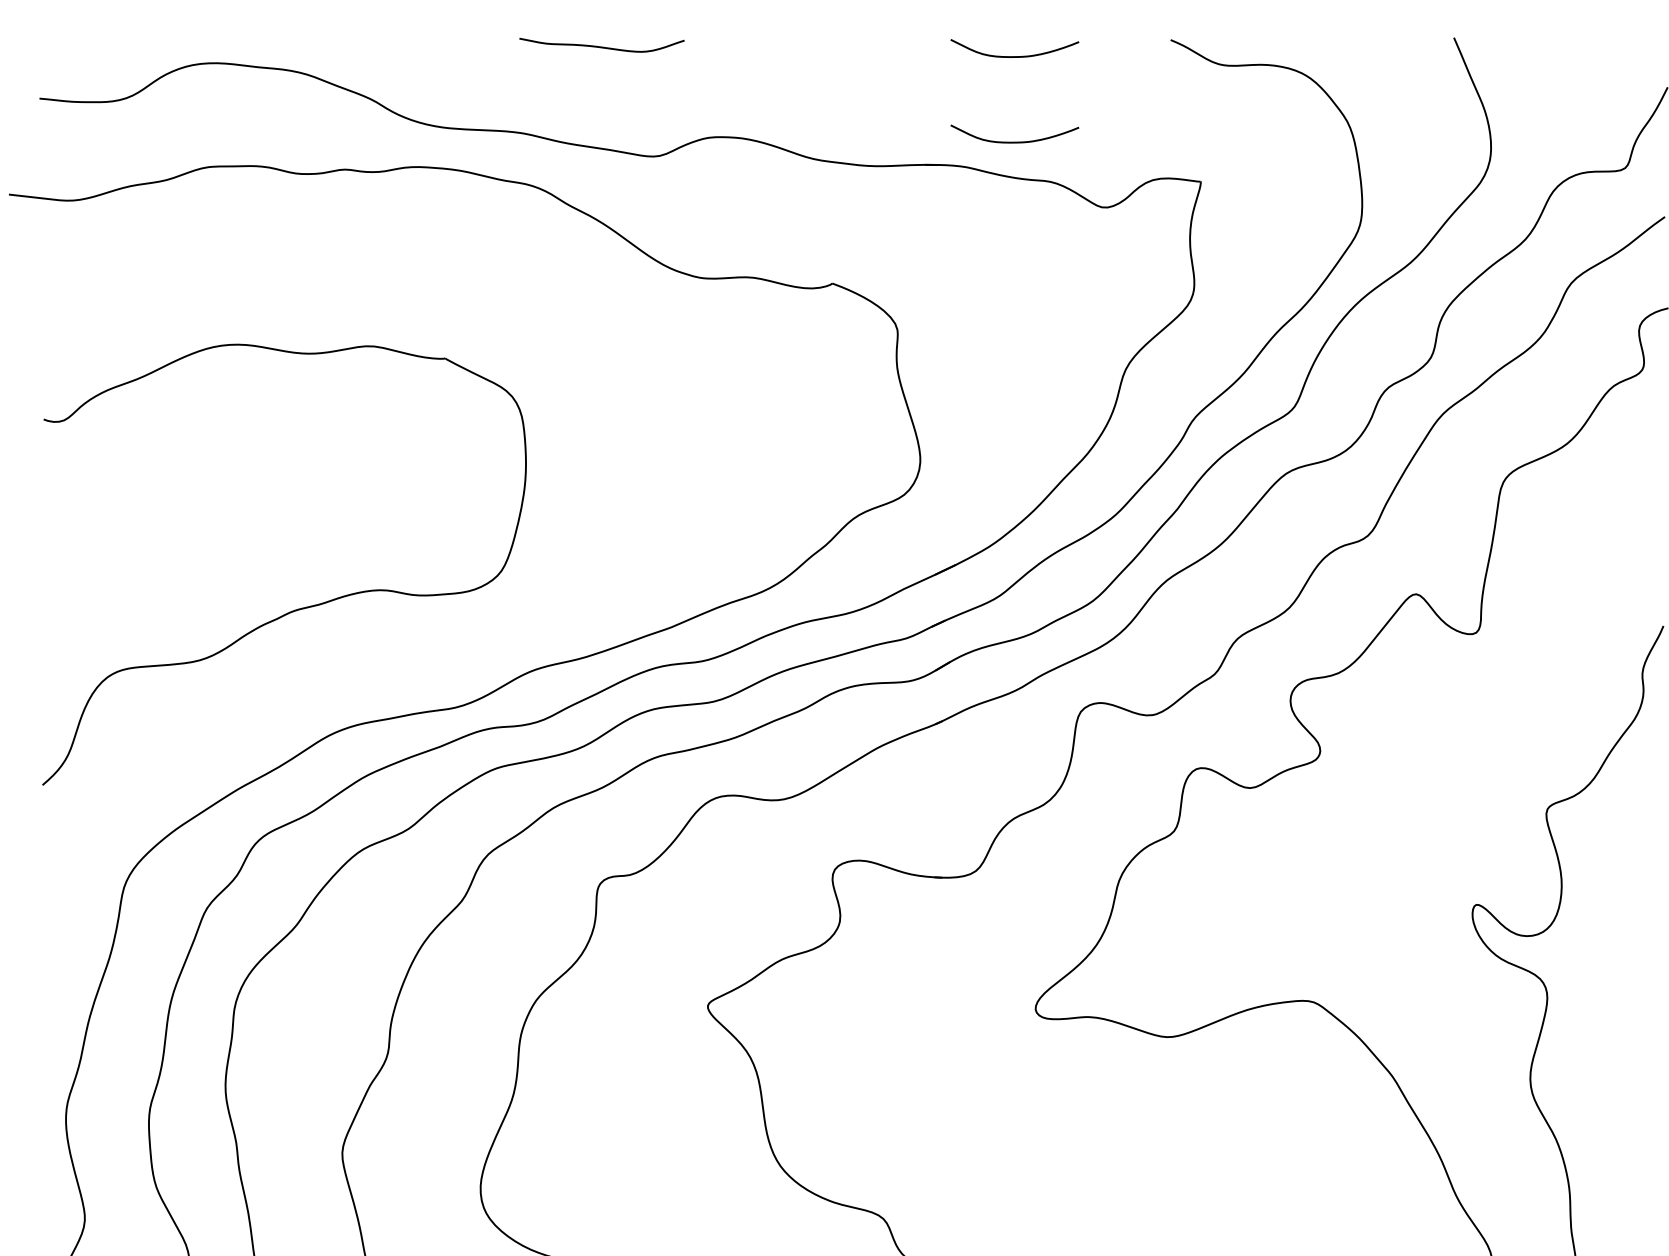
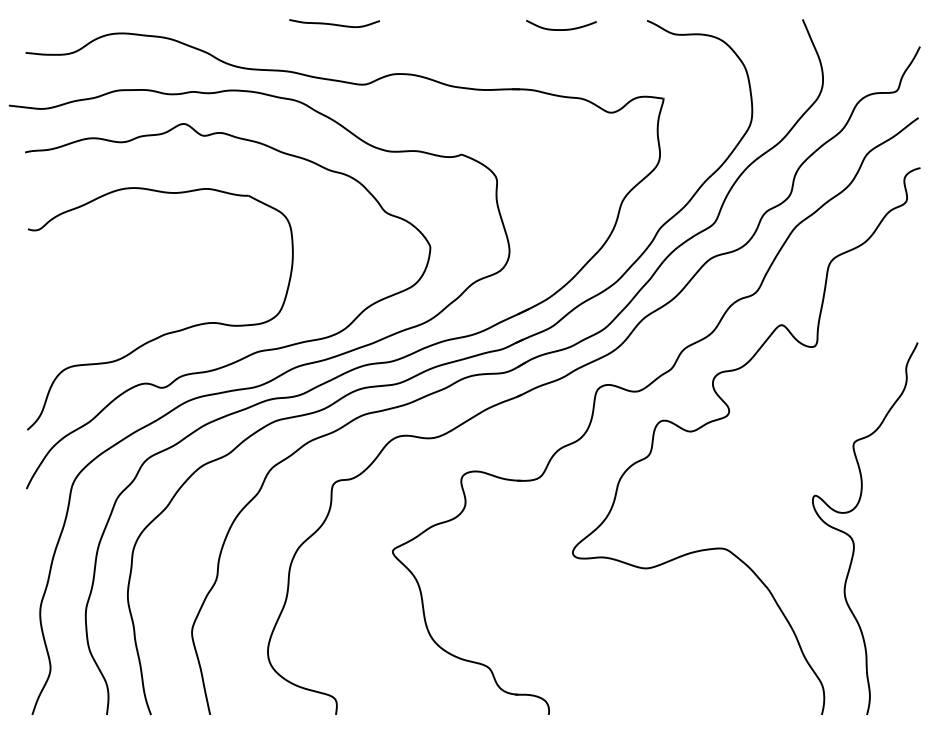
curve: (1014, 141) -> (561, 76), removed
part: (441, 649) -> (246, 355), added

